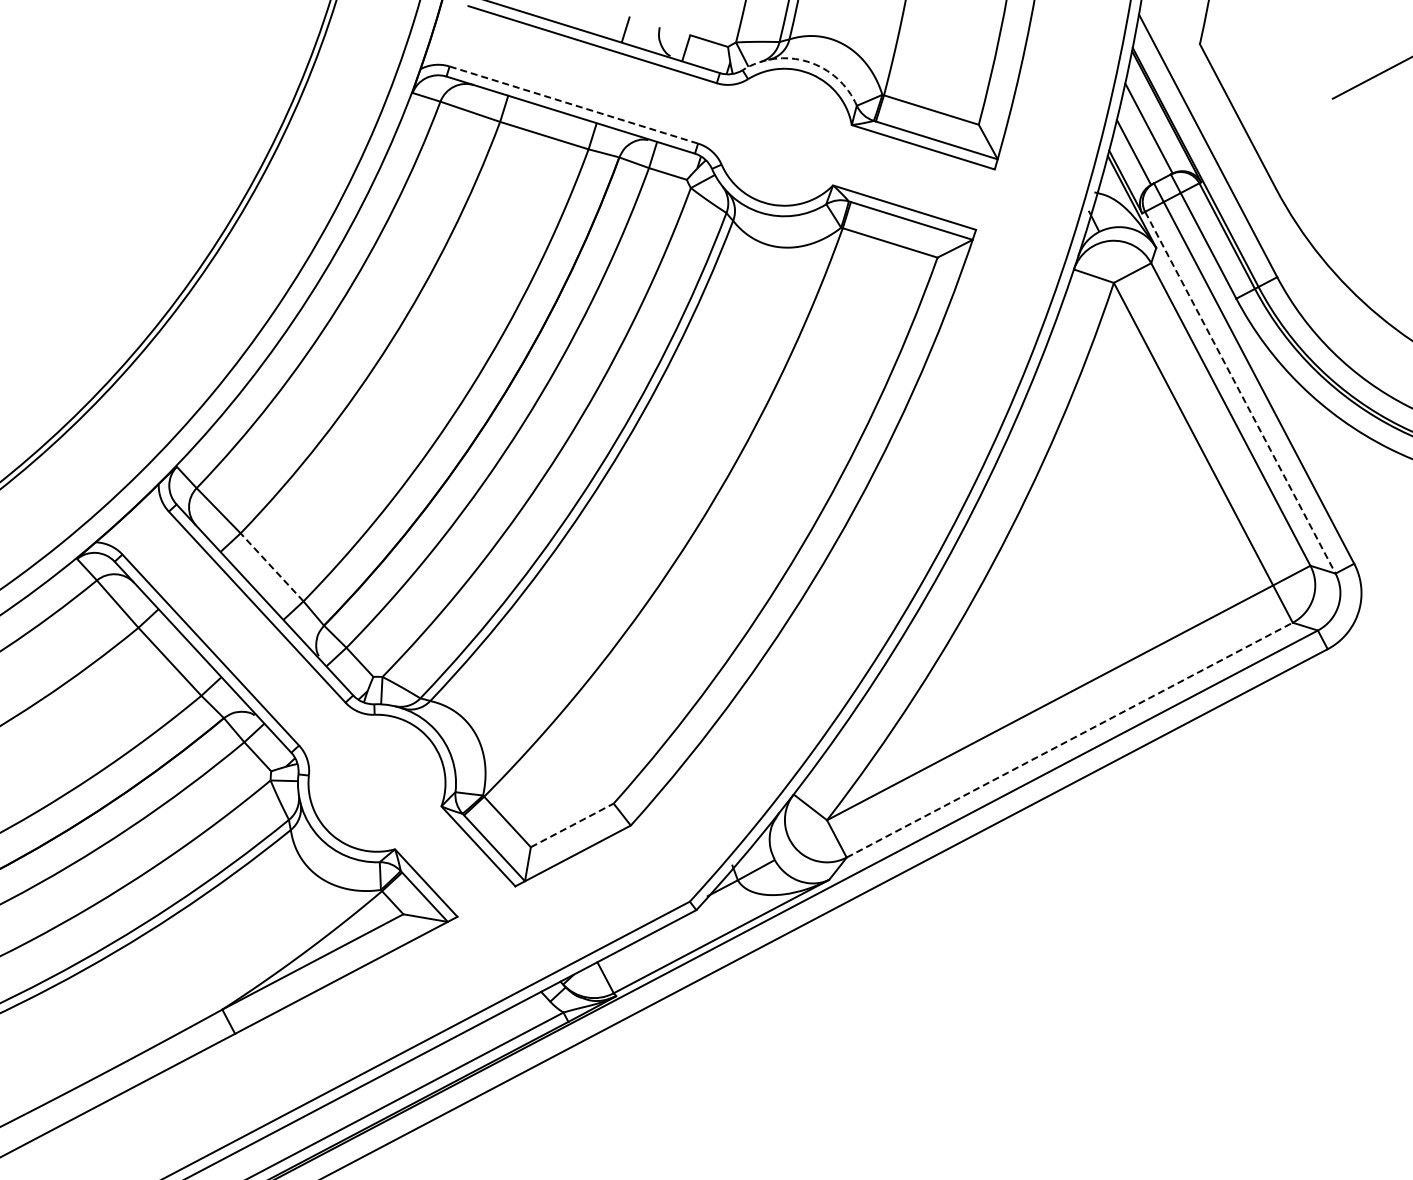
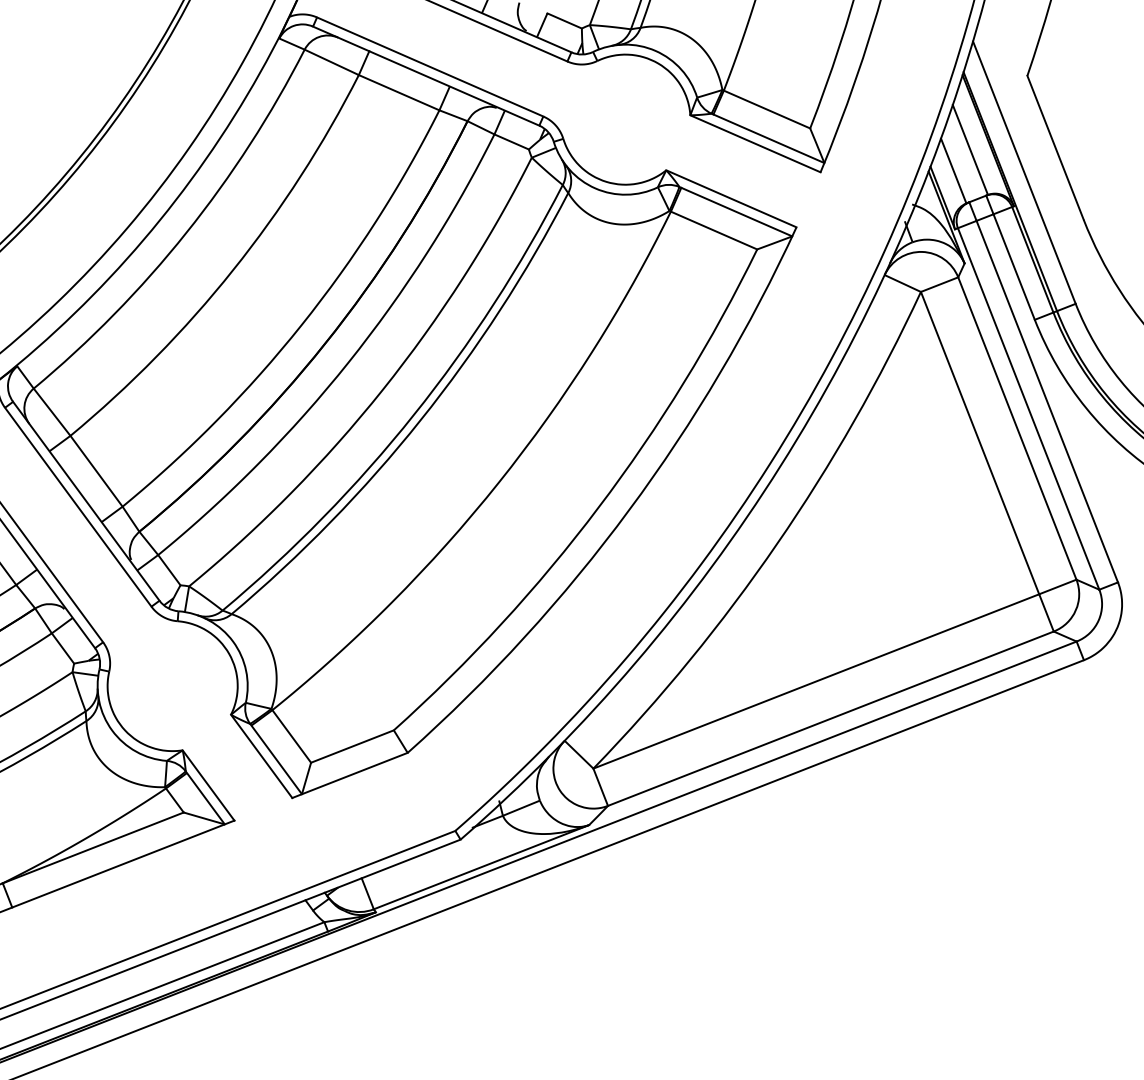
arc: (807, 61) -> (655, 50), dashed -> solid
line: (573, 104) -> (429, 66), dashed -> solid
line: (1240, 393) -> (1028, 409), dashed -> solid
line: (271, 567) -> (95, 471), dashed -> solid
line: (1070, 739) -> (831, 718), dashed -> solid
line: (572, 825) -> (352, 746), dashed -> solid

